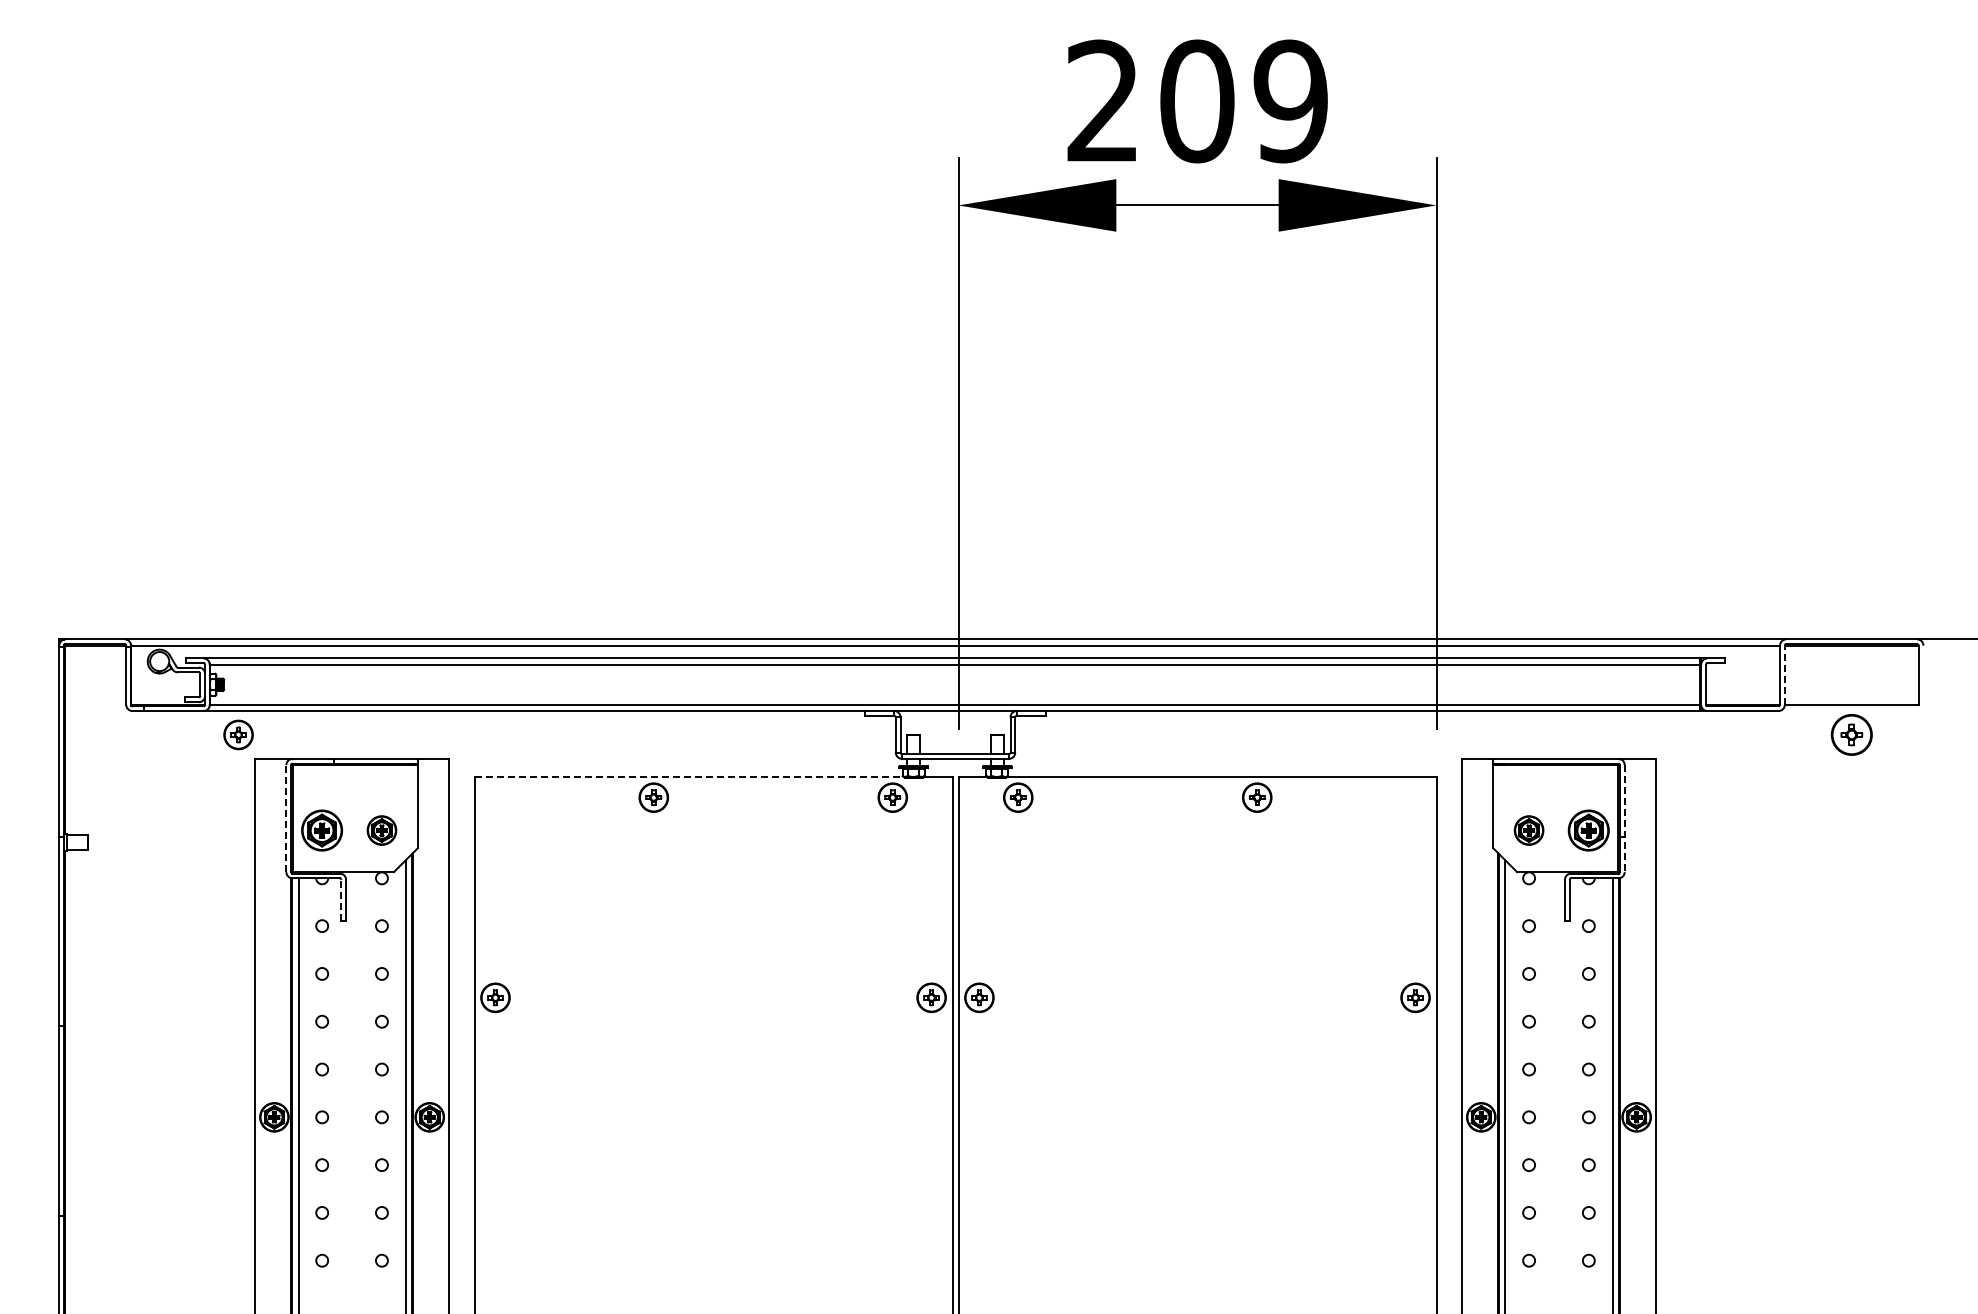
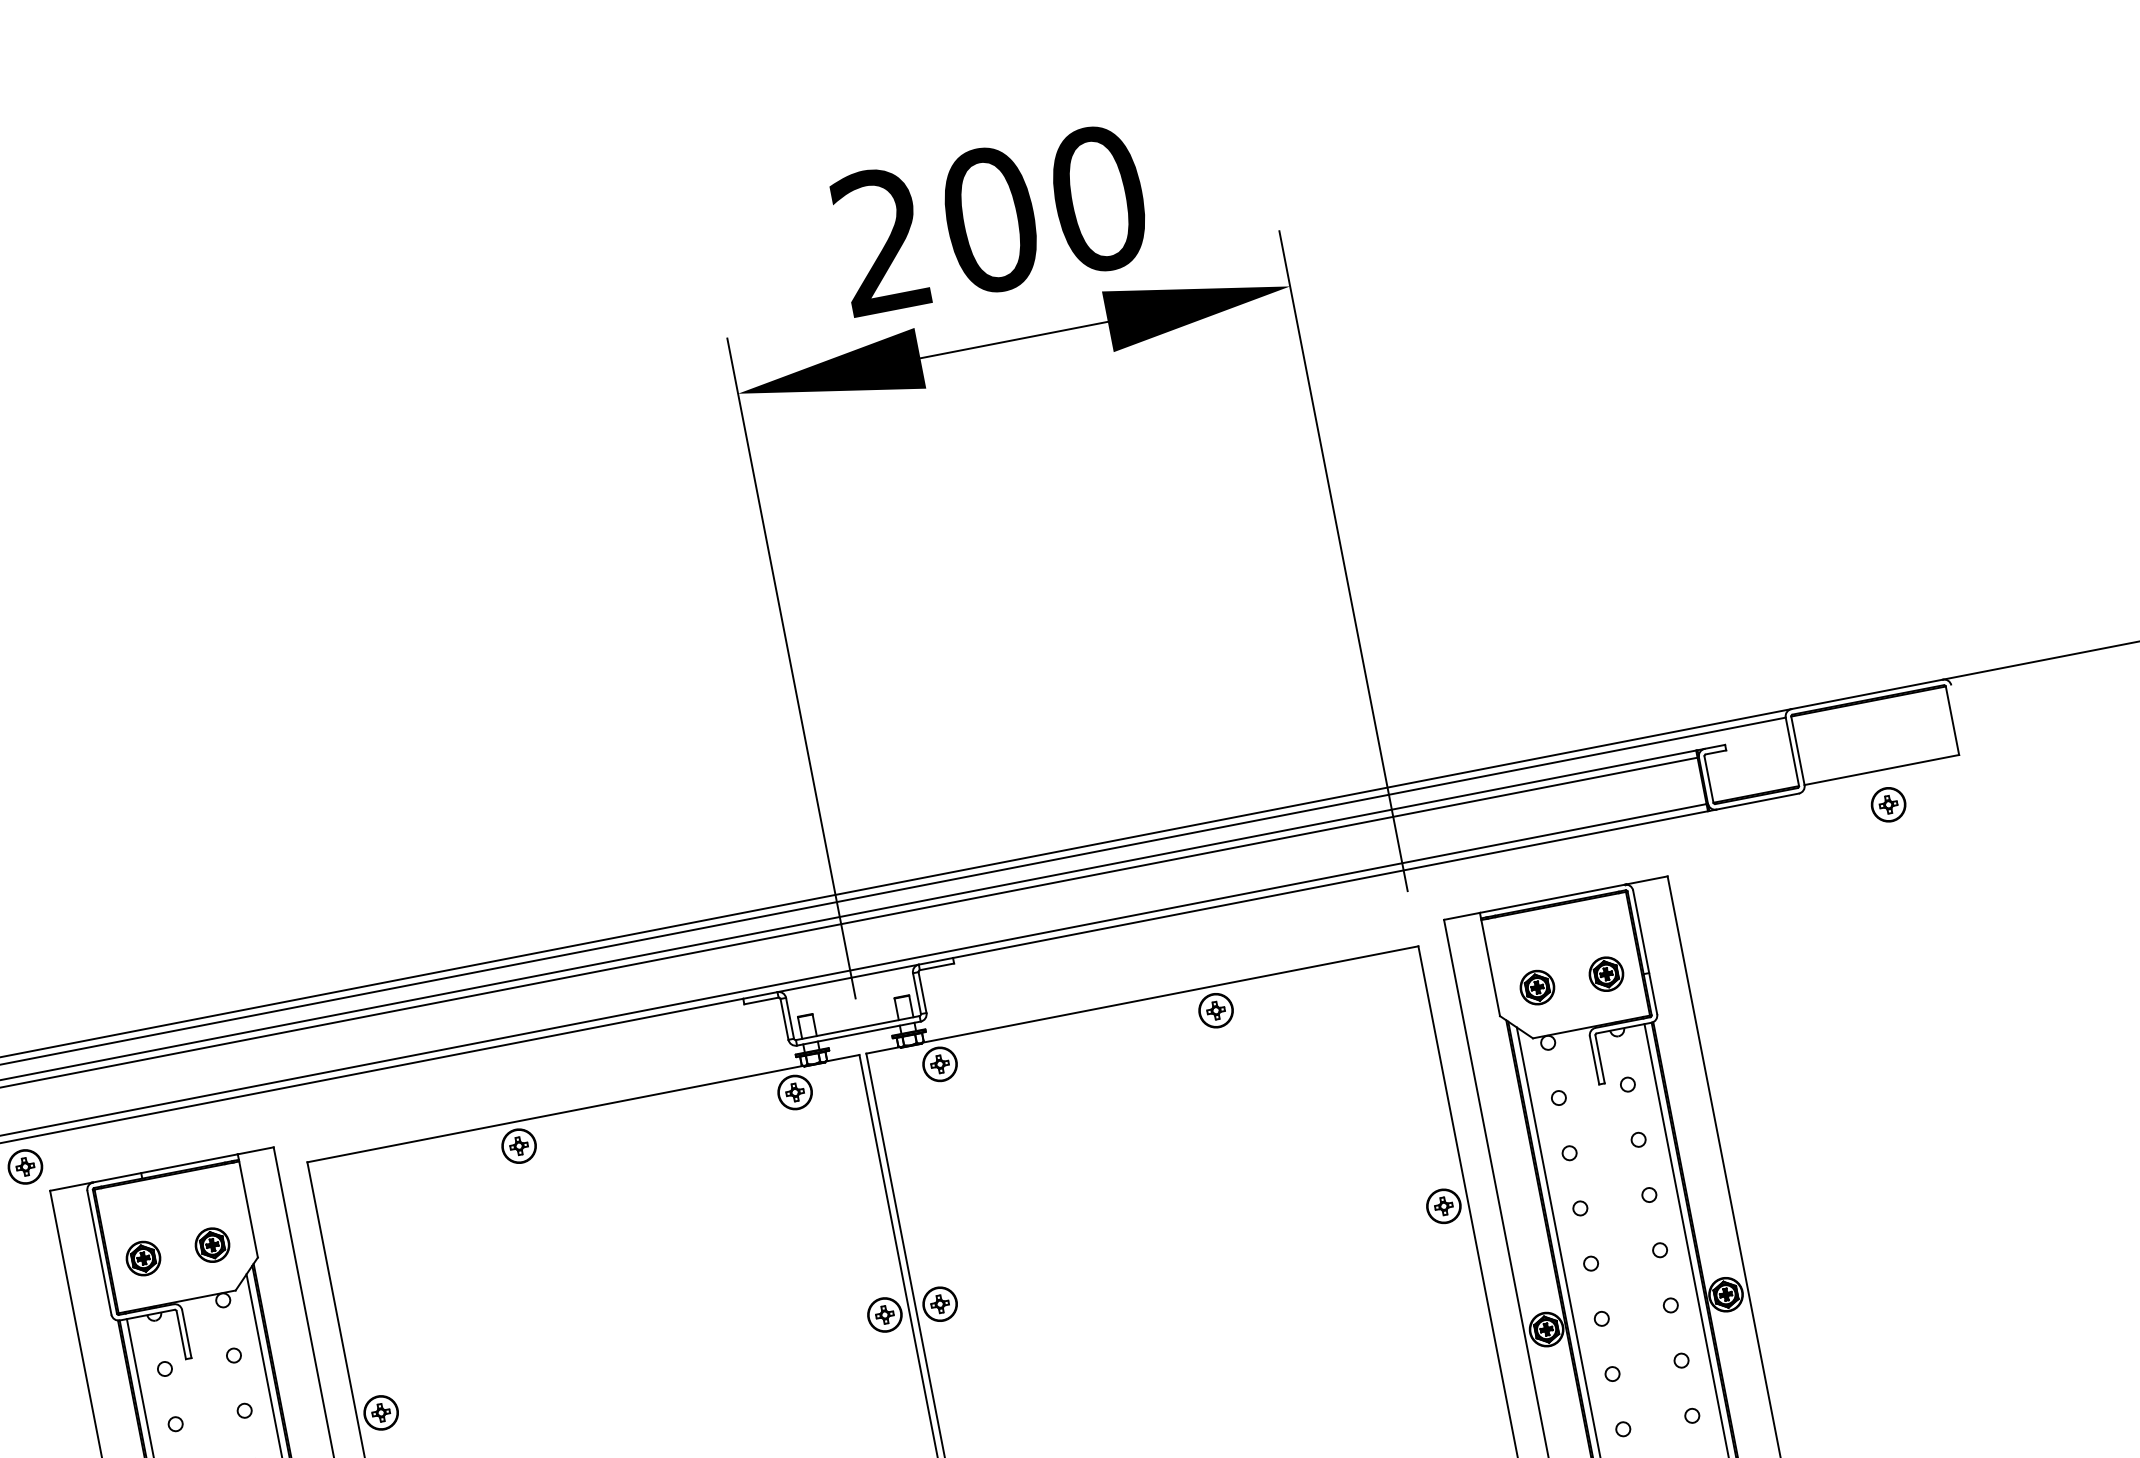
text: (1290, 101) -> (1098, 199), 209 -> 200
line: (1784, 675) -> (1797, 751), dashed -> solid
part: (1851, 734) -> (1888, 804), size x0.71
line: (689, 776) -> (555, 1113), dashed -> solid
line: (286, 818) -> (99, 1252), dashed -> solid
line: (1624, 818) -> (1644, 952), dashed -> solid
part: (322, 830) -> (143, 1258), size x0.71
part: (1588, 830) -> (1606, 974), size x0.71
line: (341, 900) -> (181, 1335), dashed -> solid

